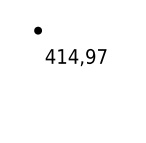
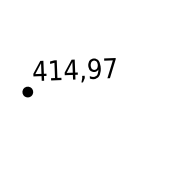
part: (37, 30) -> (26, 91), moved

